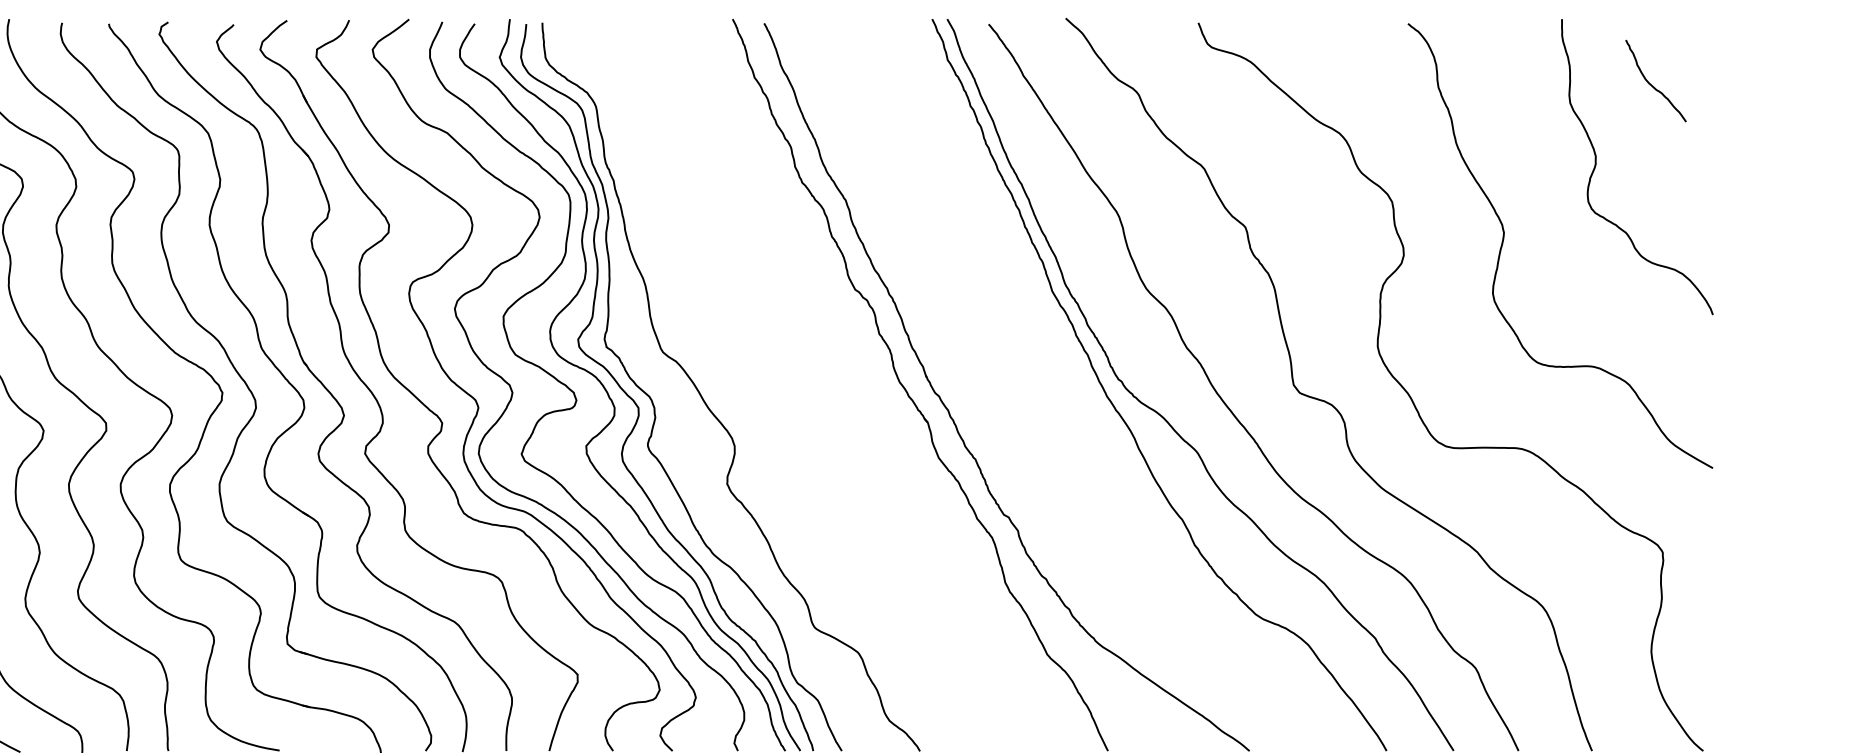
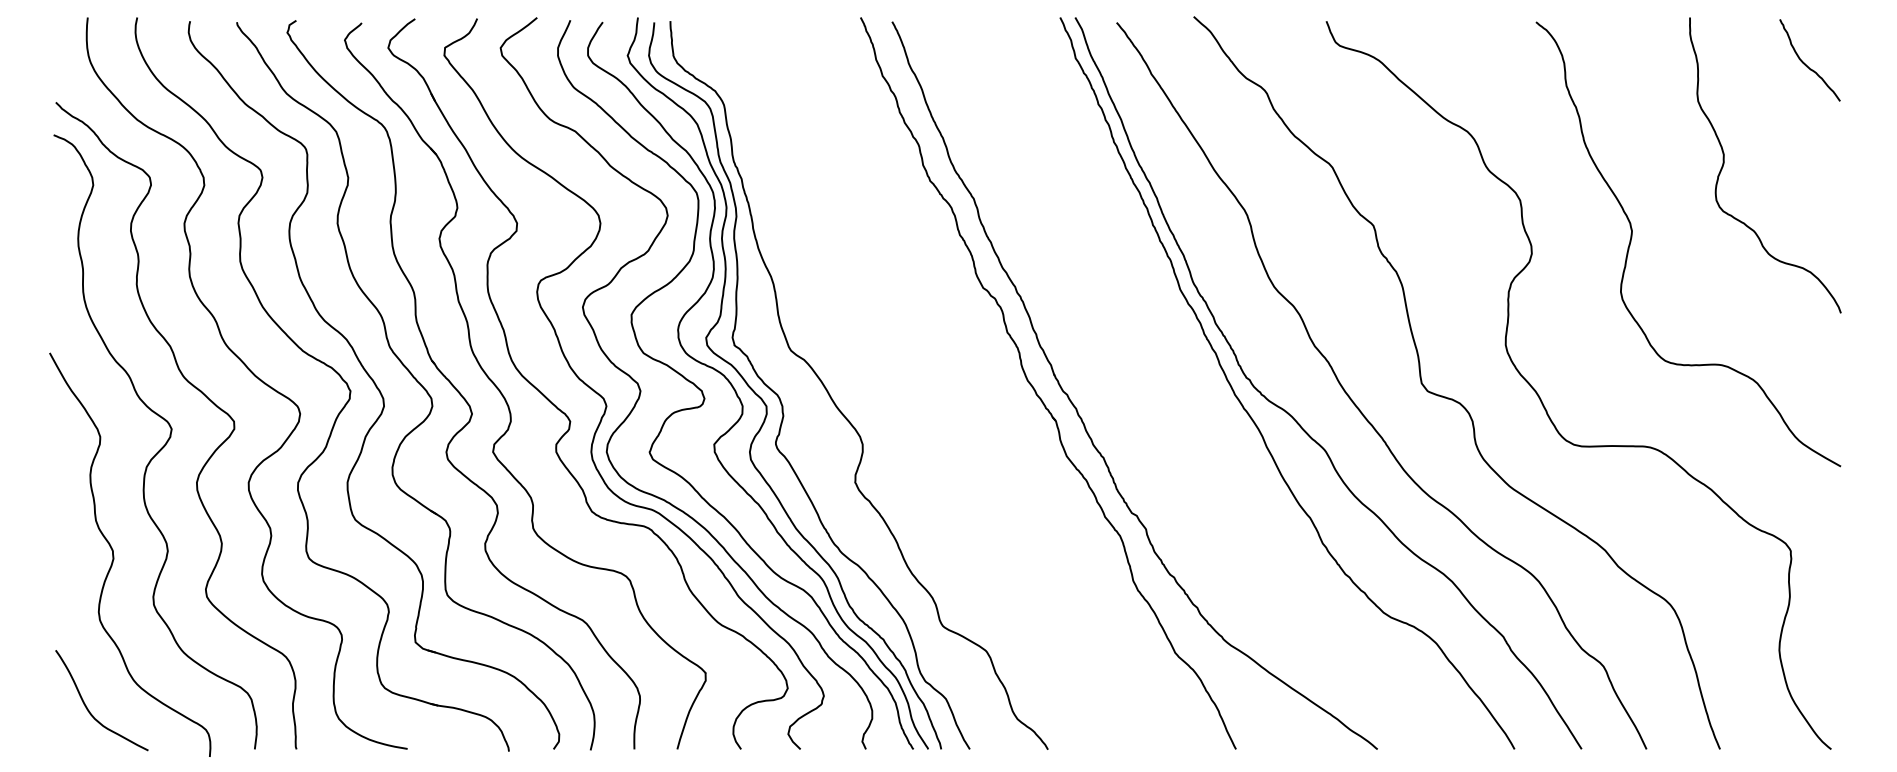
curve: (1651, 84) -> (1805, 63), moved

